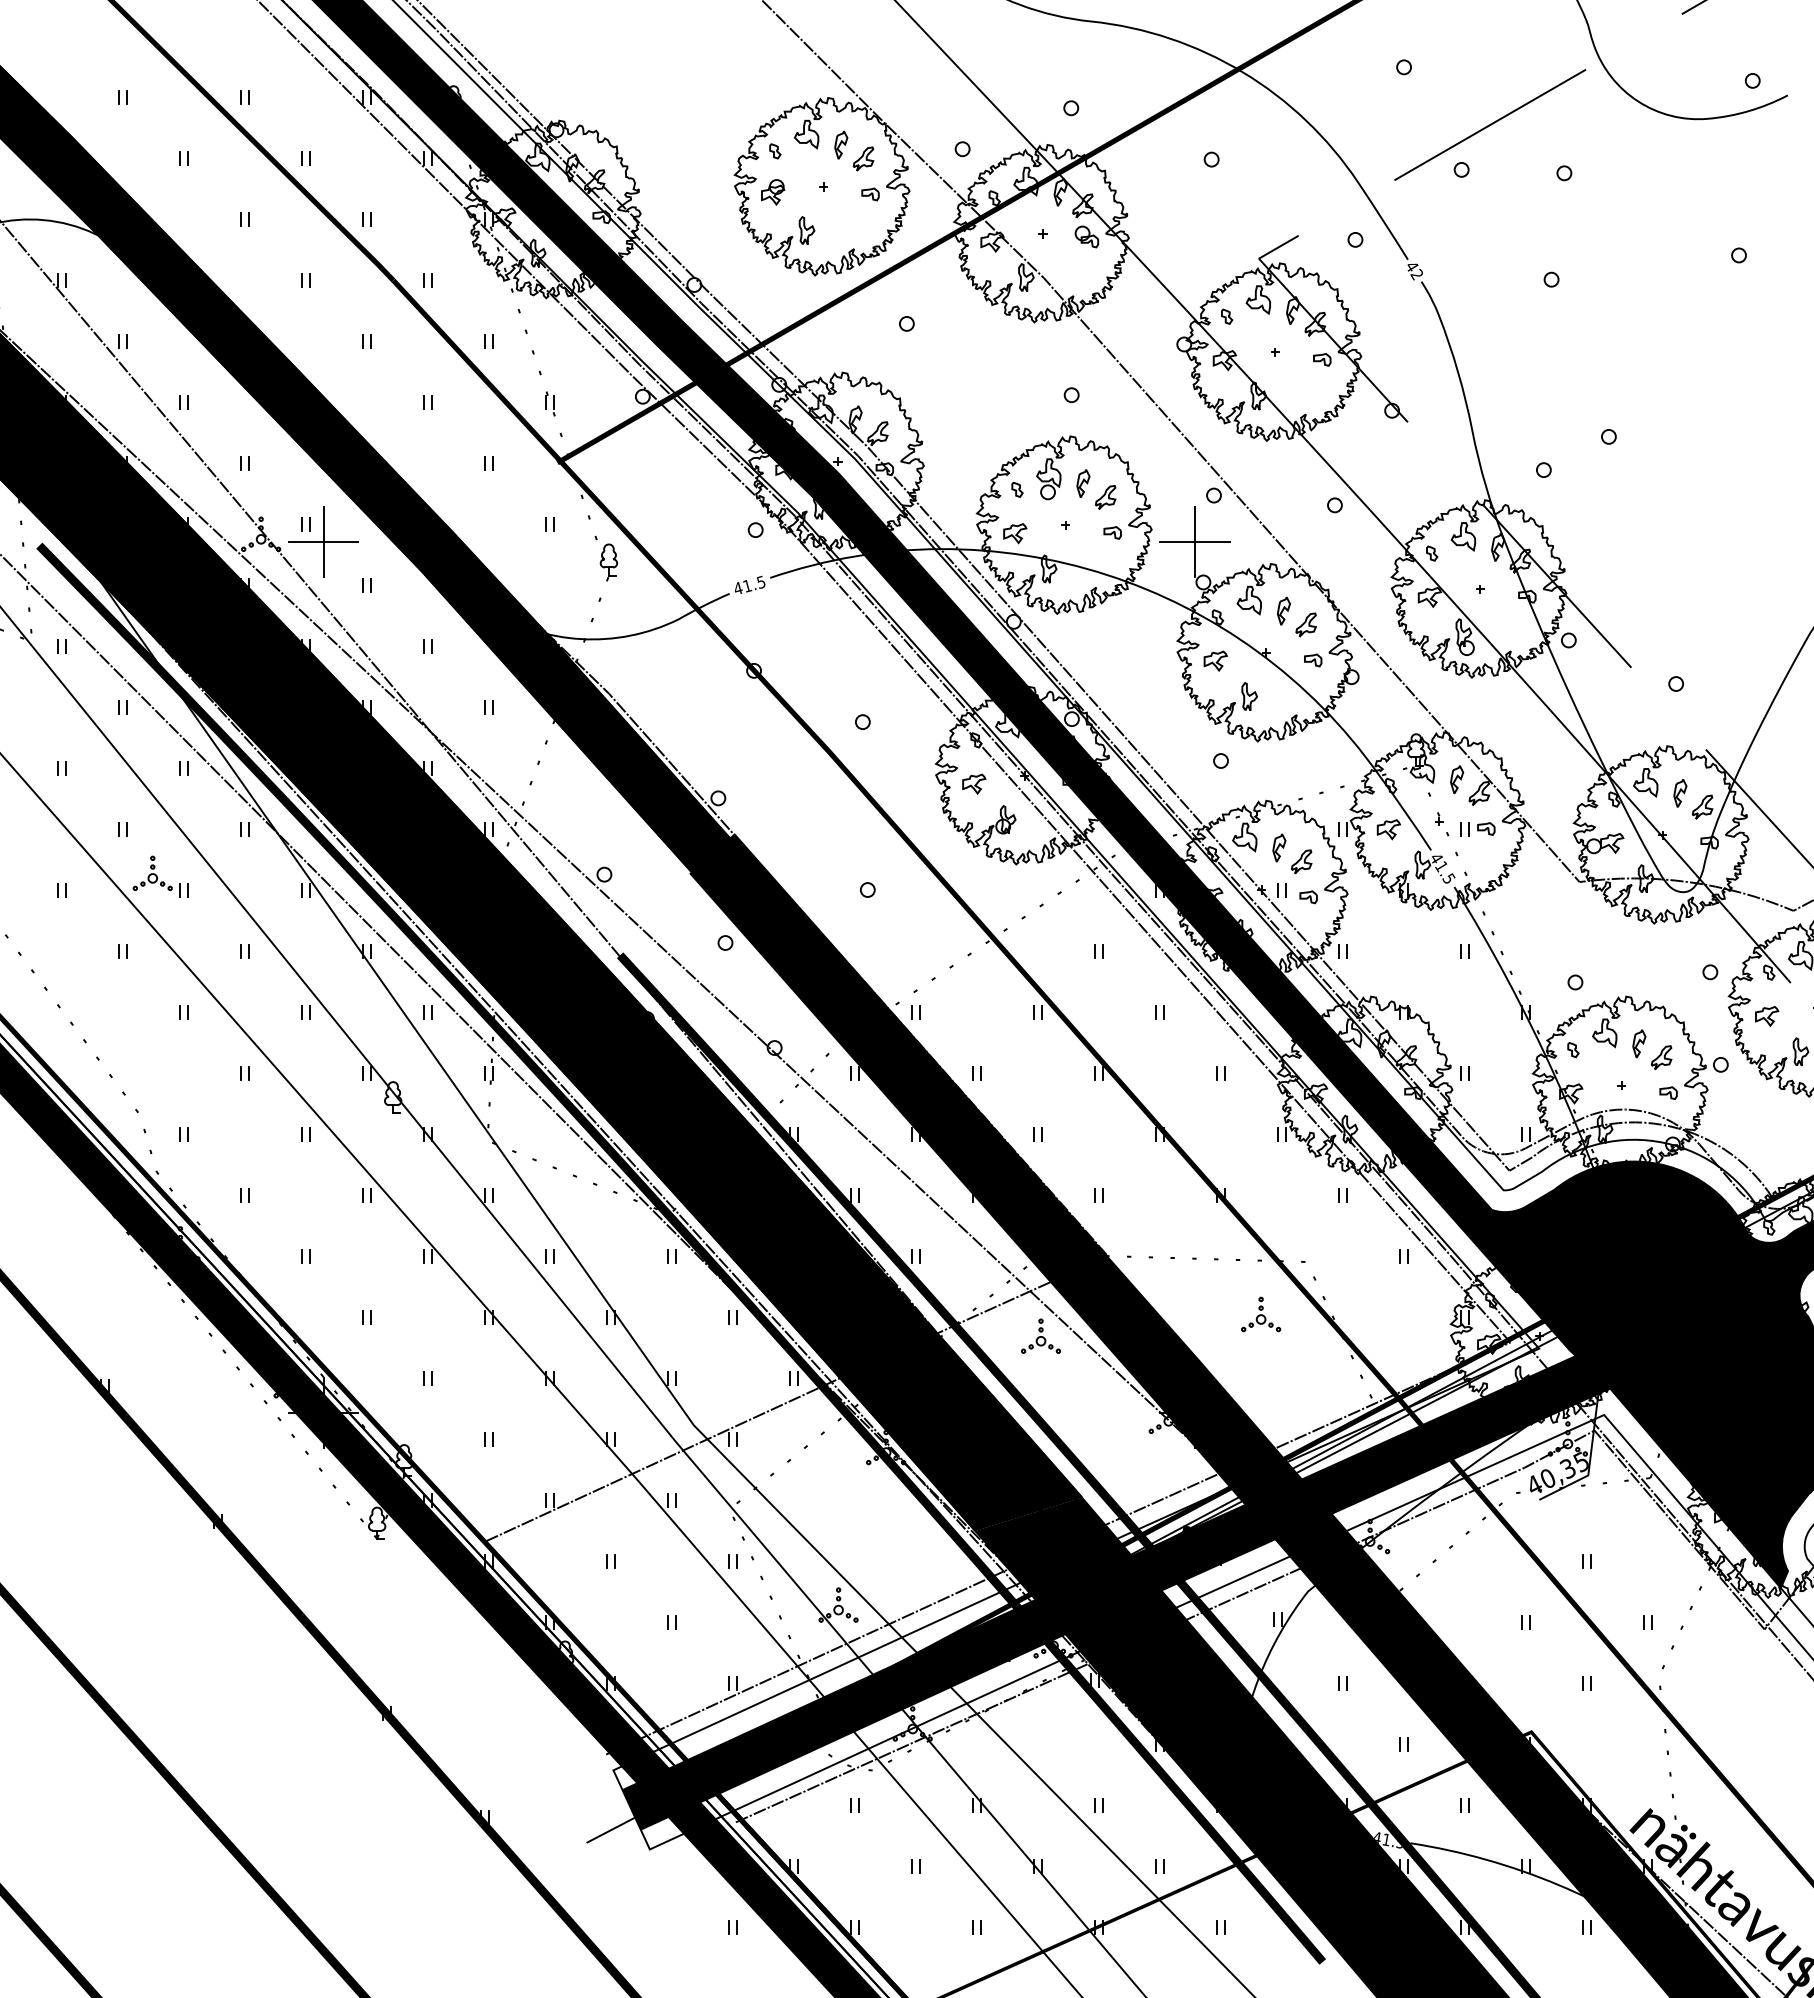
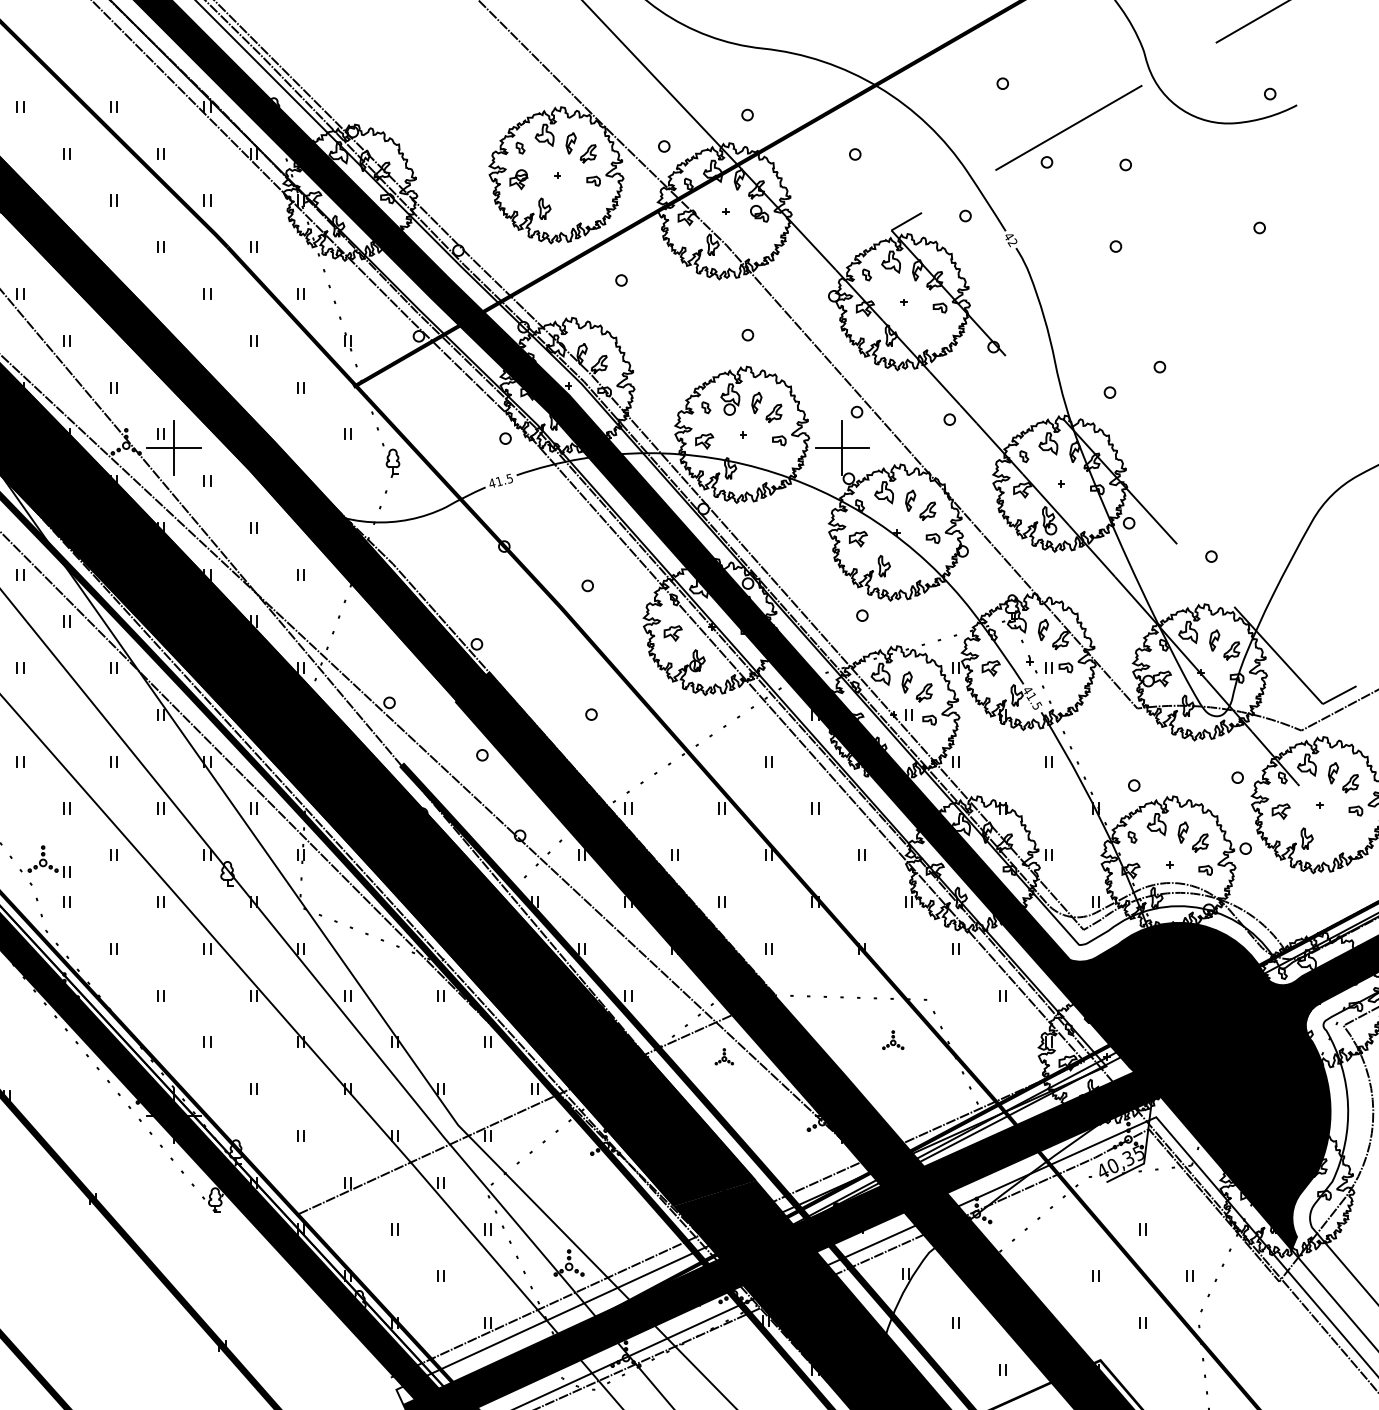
part: (160, 876) -> (49, 861), moved
part: (1261, 1314) -> (893, 1040), size x0.7
part: (1040, 1335) -> (723, 1056), size x0.6

